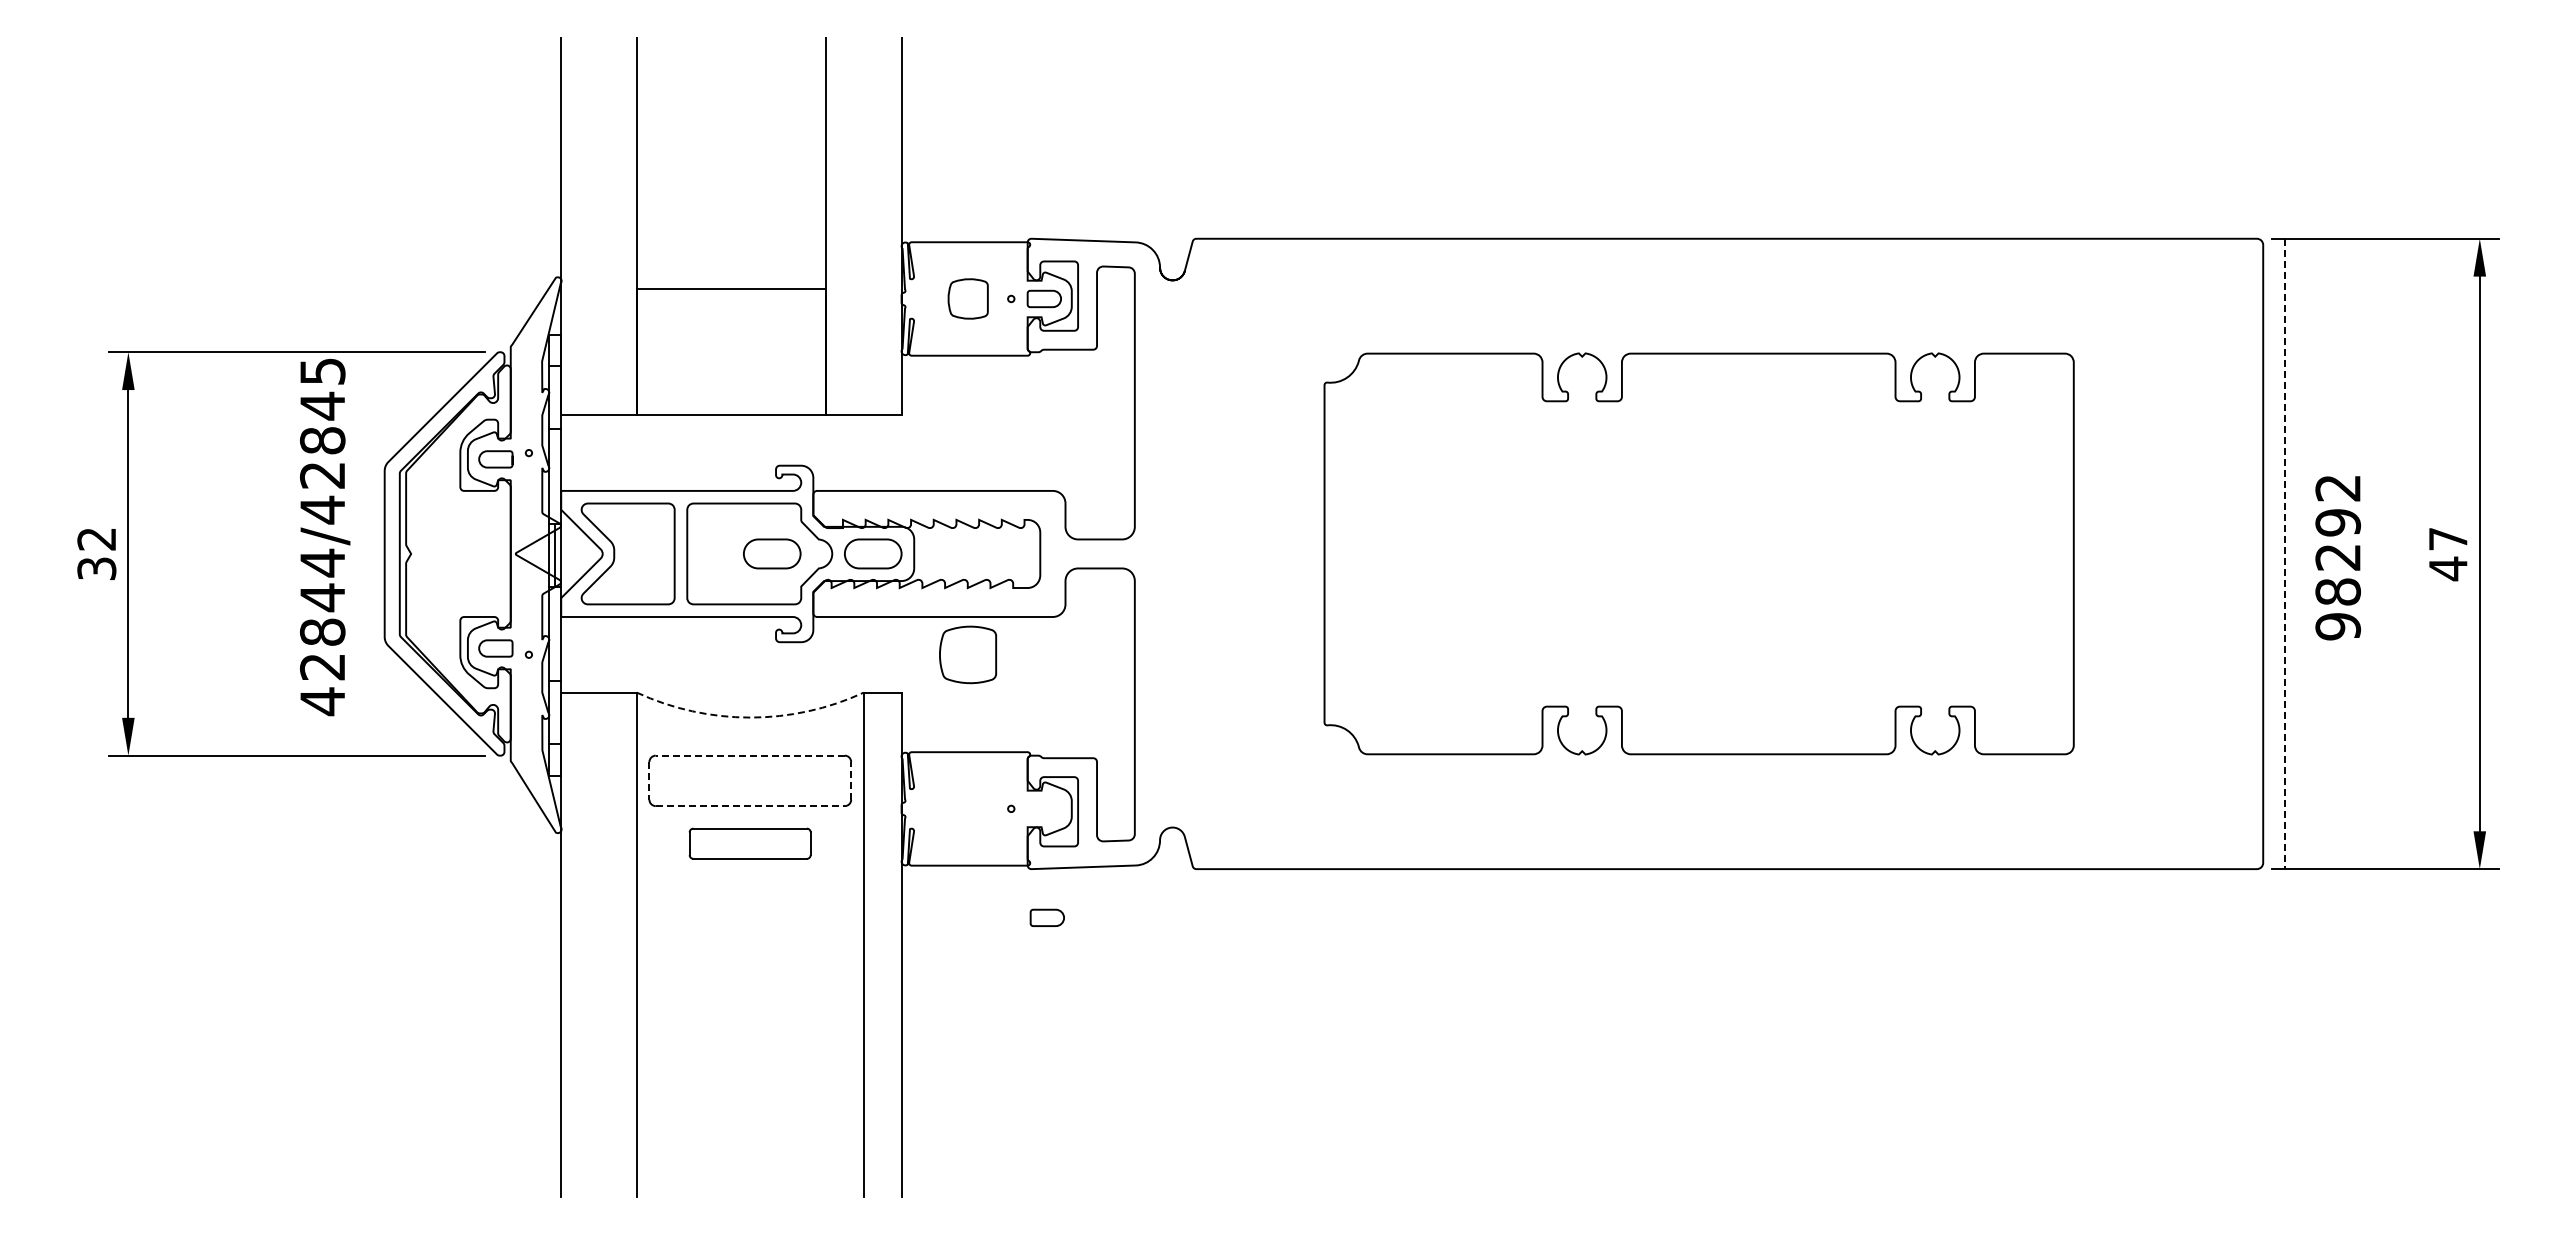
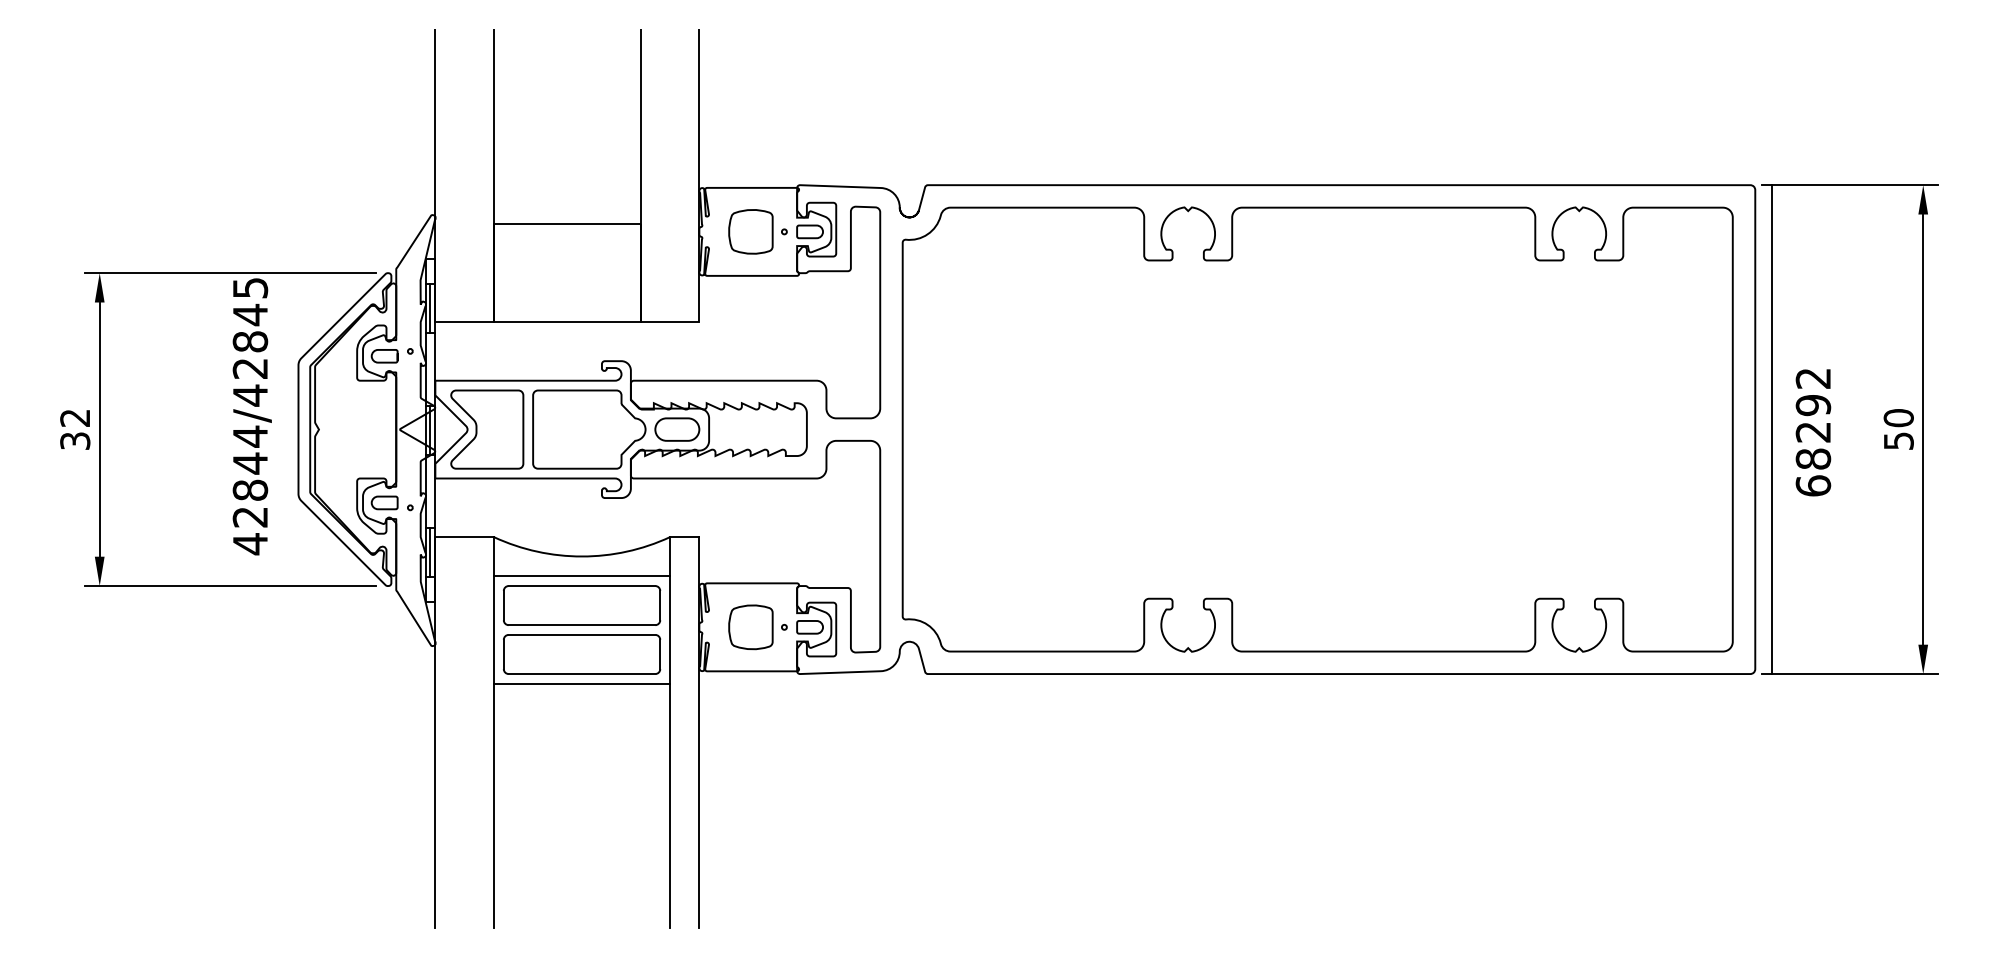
part: (968, 298) -> (751, 231), size x1.43
line: (554, 397) -> (430, 308), added
part: (772, 553) -> (599, 429), removed
part: (1699, 553) -> (1318, 429), size x1.43
line: (2284, 554) -> (1771, 430), dashed -> solid
text: (2447, 554) -> (1898, 430), 47 -> 50
text: (2338, 626) -> (1813, 485), 98292 -> 68292
part: (968, 654) -> (751, 627), moved
line: (554, 712) -> (430, 552), added
arc: (750, 717) -> (582, 556), dashed -> solid
line: (749, 743) -> (581, 576), added
line: (750, 755) -> (582, 585), dashed -> solid
line: (649, 780) -> (503, 605), dashed -> solid
line: (851, 780) -> (660, 605), dashed -> solid
line: (750, 806) -> (582, 625), dashed -> solid
part: (749, 843) -> (581, 654), size x1.67
line: (749, 881) -> (581, 683), added
part: (1046, 917) -> (809, 627), moved

